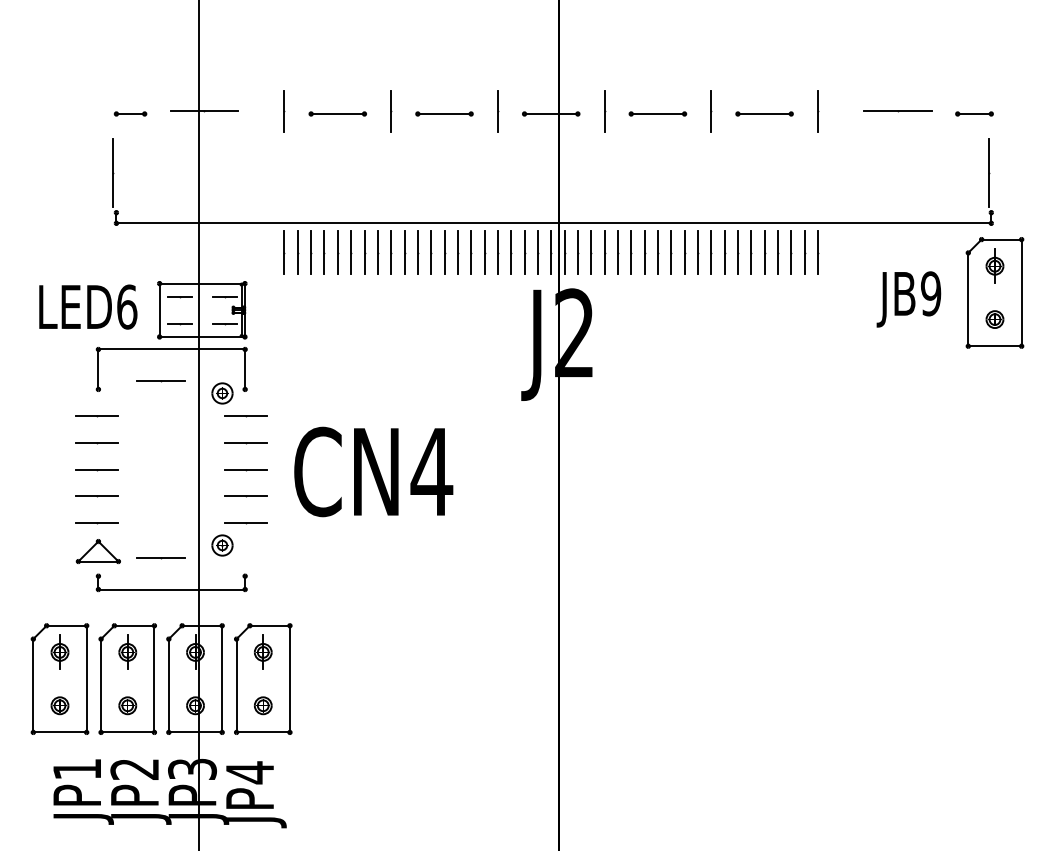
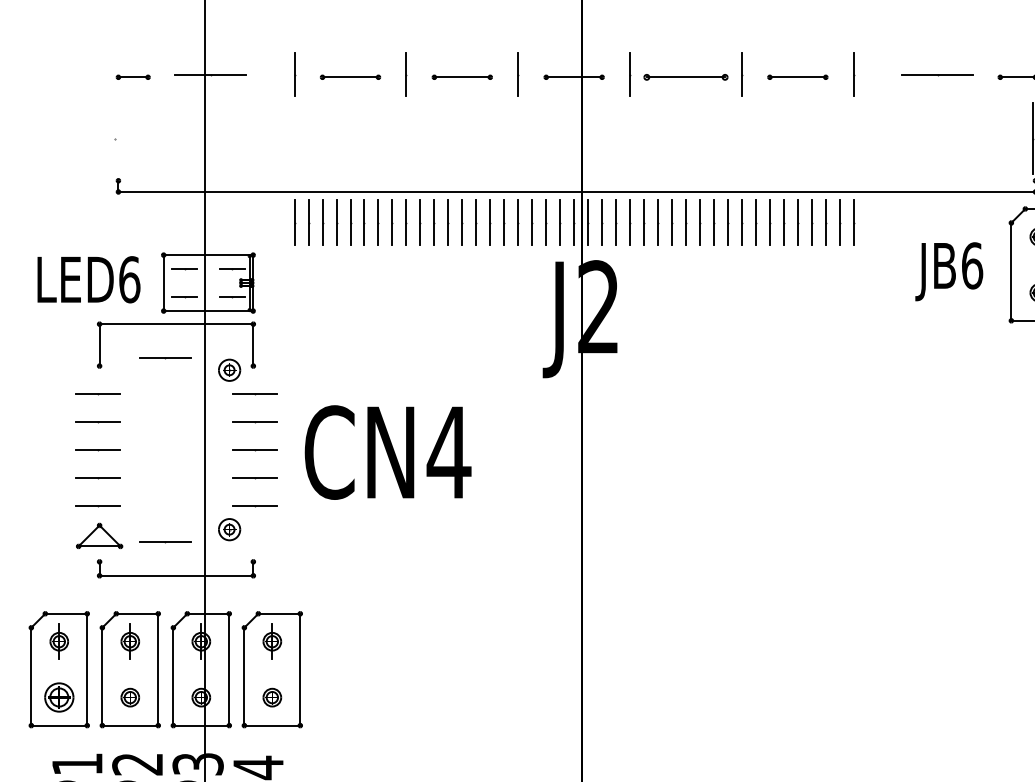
part: (657, 113) -> (685, 76), size x1.4
line: (113, 172) -> (115, 138), removed
text: (930, 293) -> (971, 265), JB9 -> JB6
part: (59, 705) -> (58, 697), size x1.6

